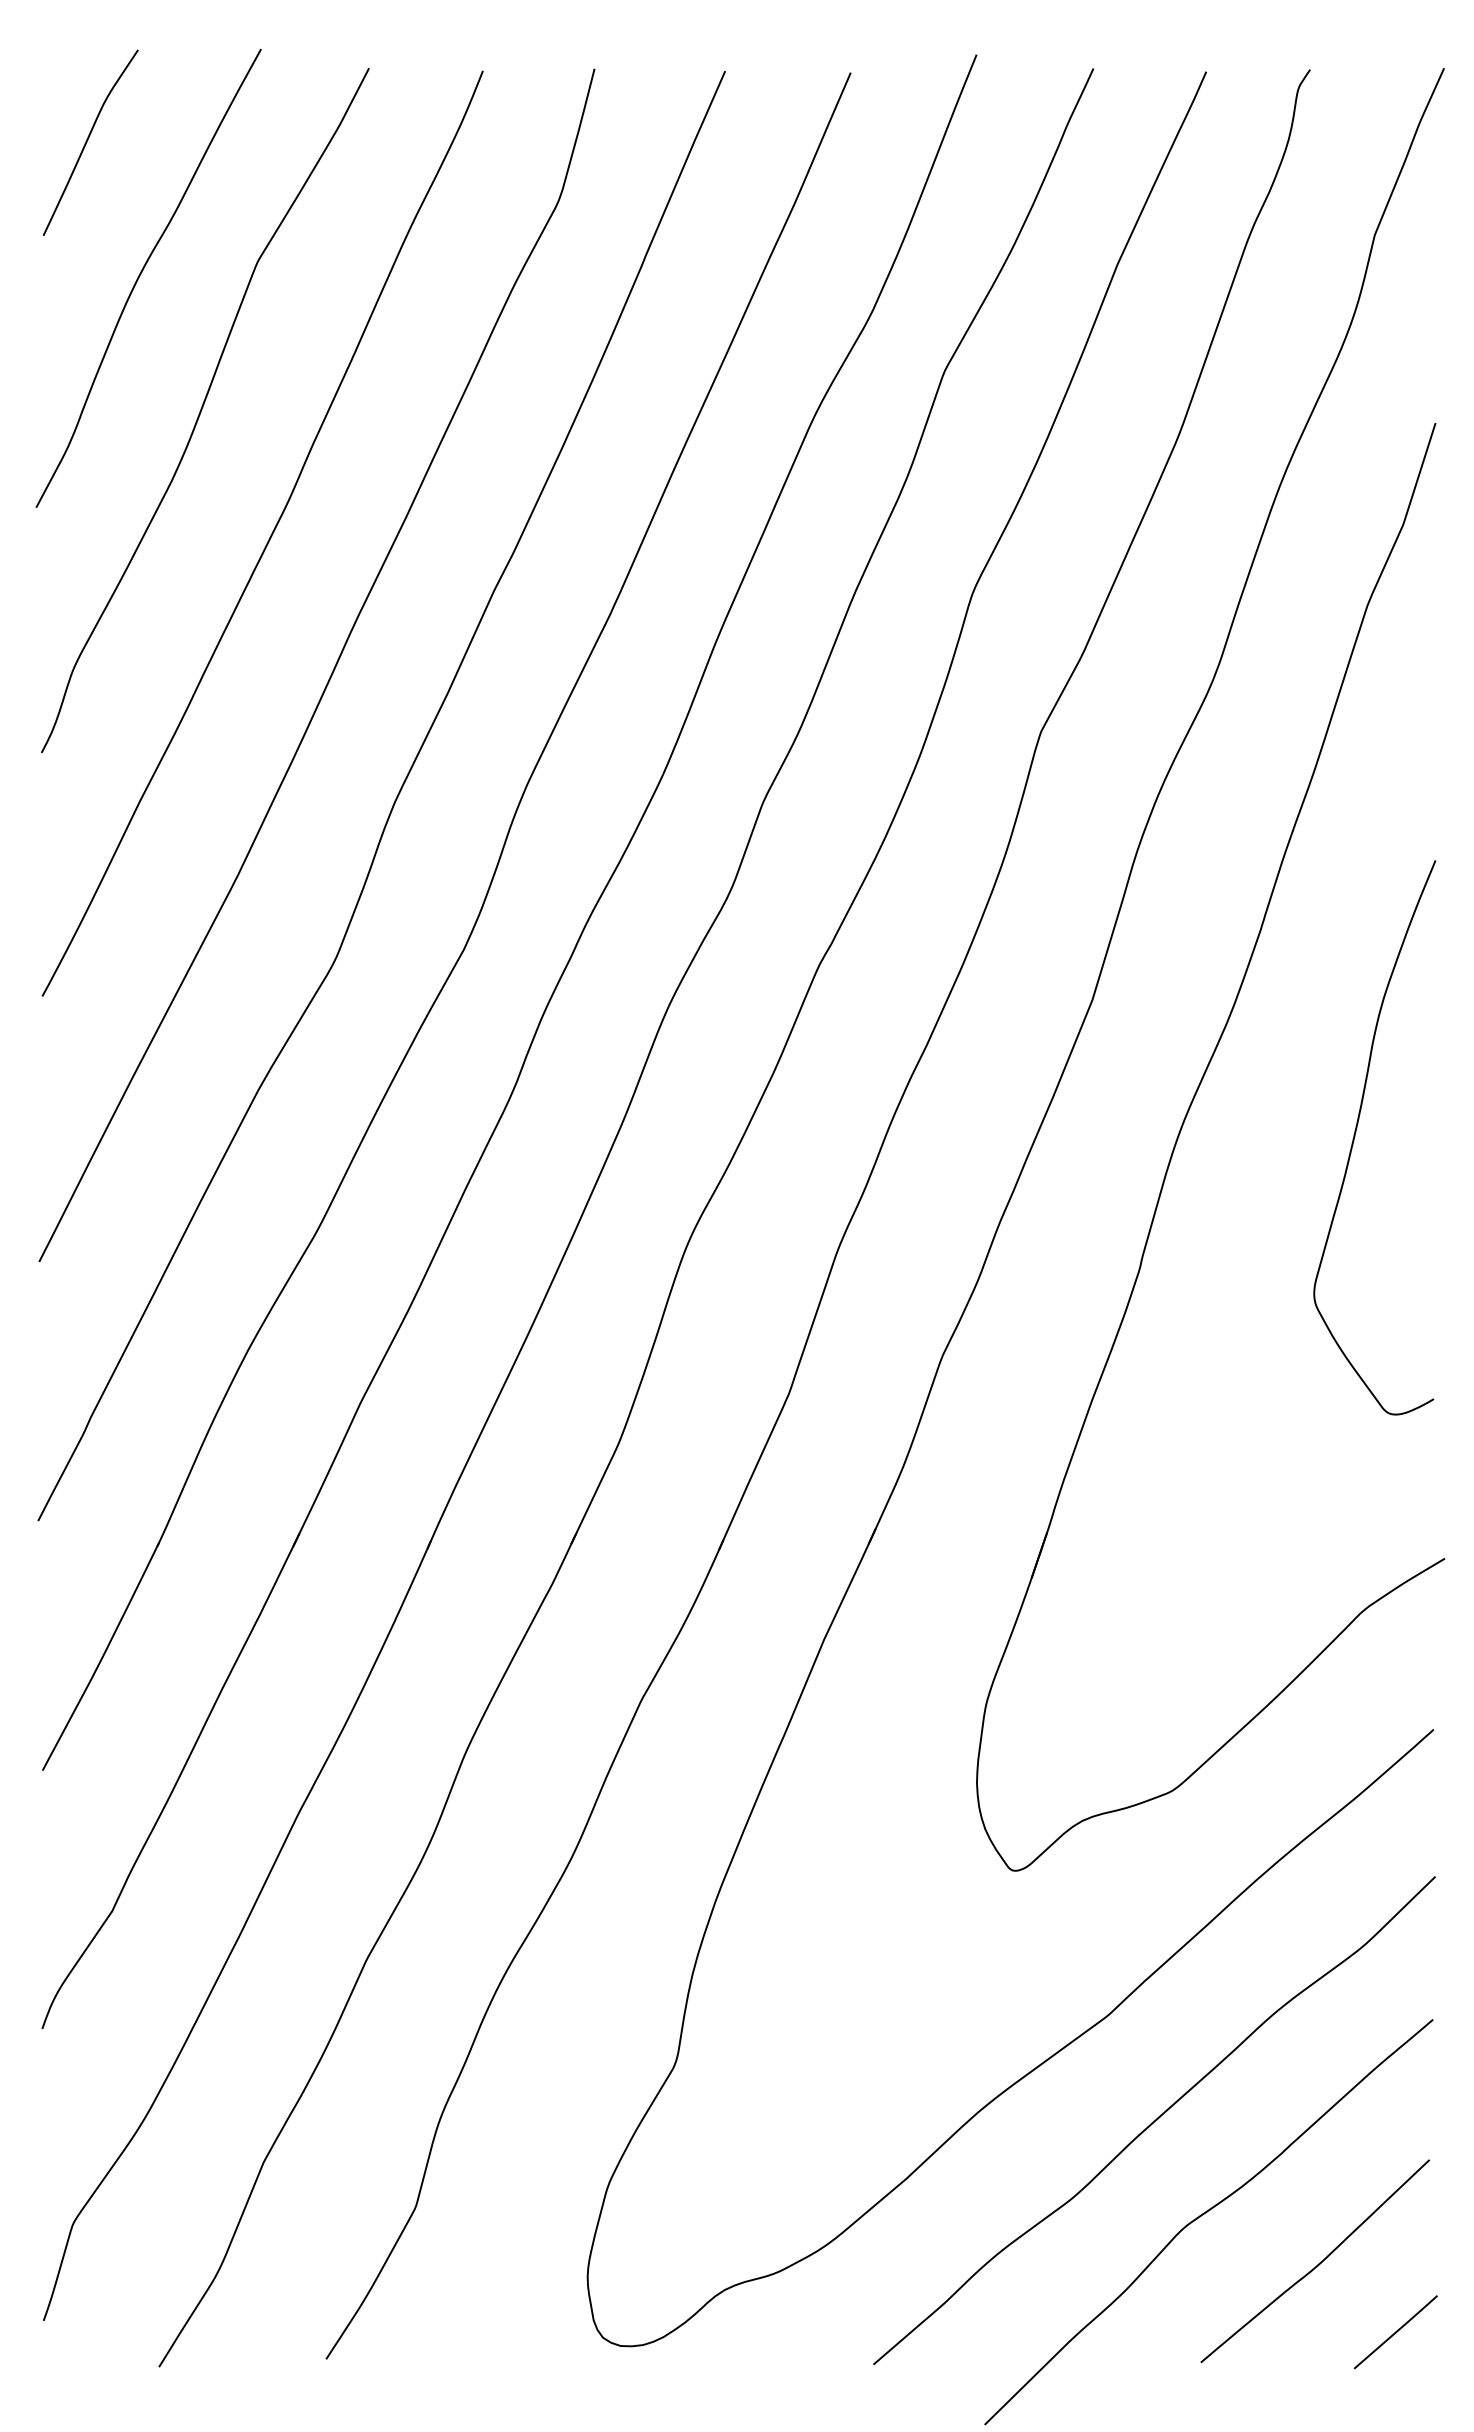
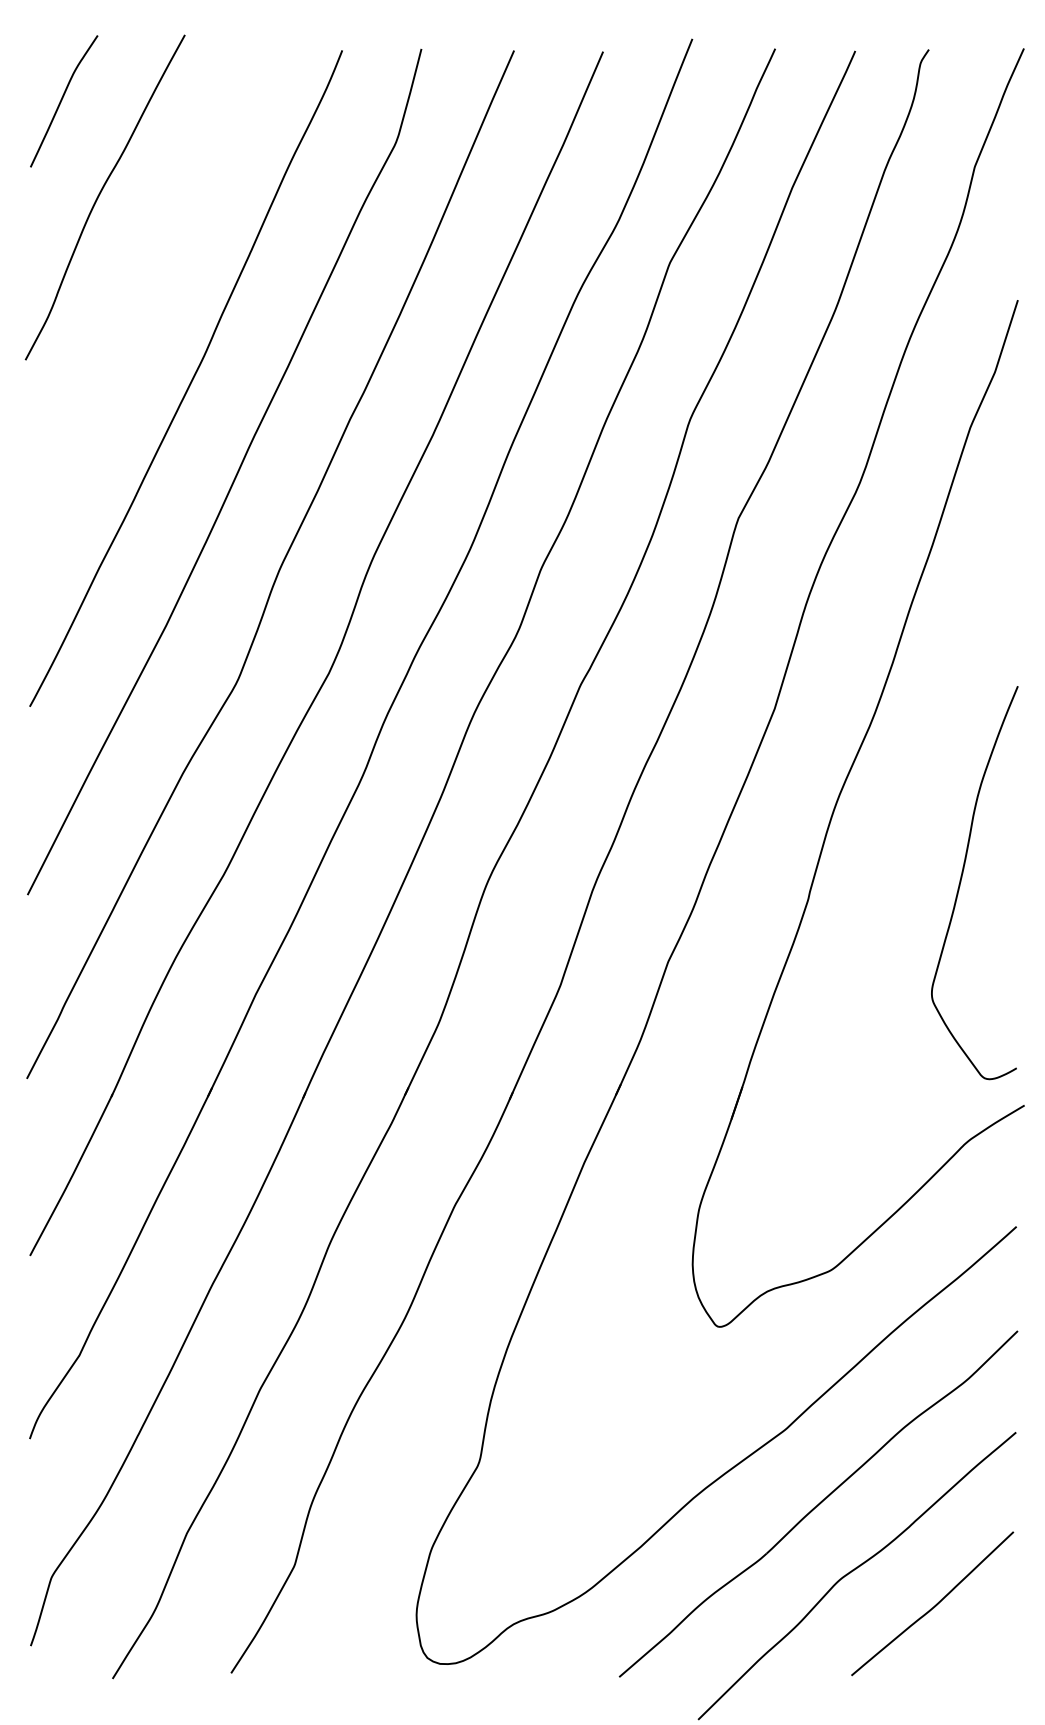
curve: (202, 409) -> (143, 290), removed
curve: (1356, 1132) -> (961, 879), moved
line: (1395, 2332) -> (989, 1654), removed

